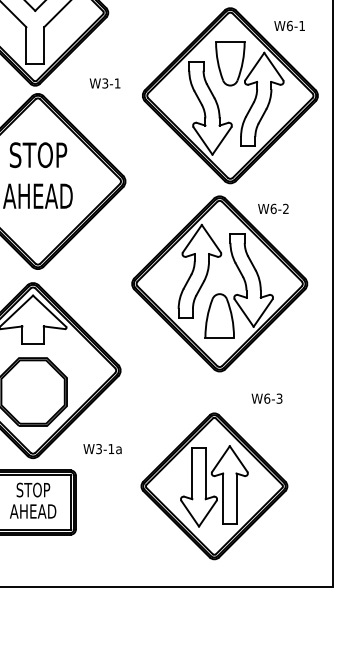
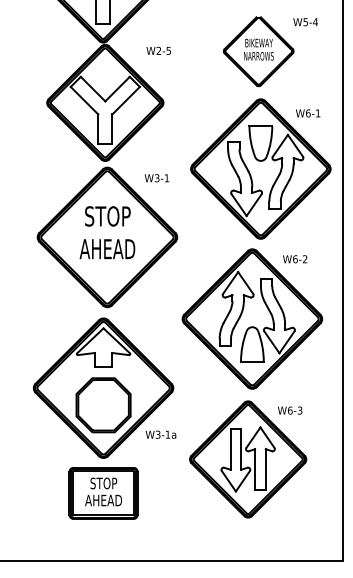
text: (104, 83) -> (156, 178), moved
text: (101, 448) -> (160, 434), moved
part: (214, 486) -> (248, 459), moved

